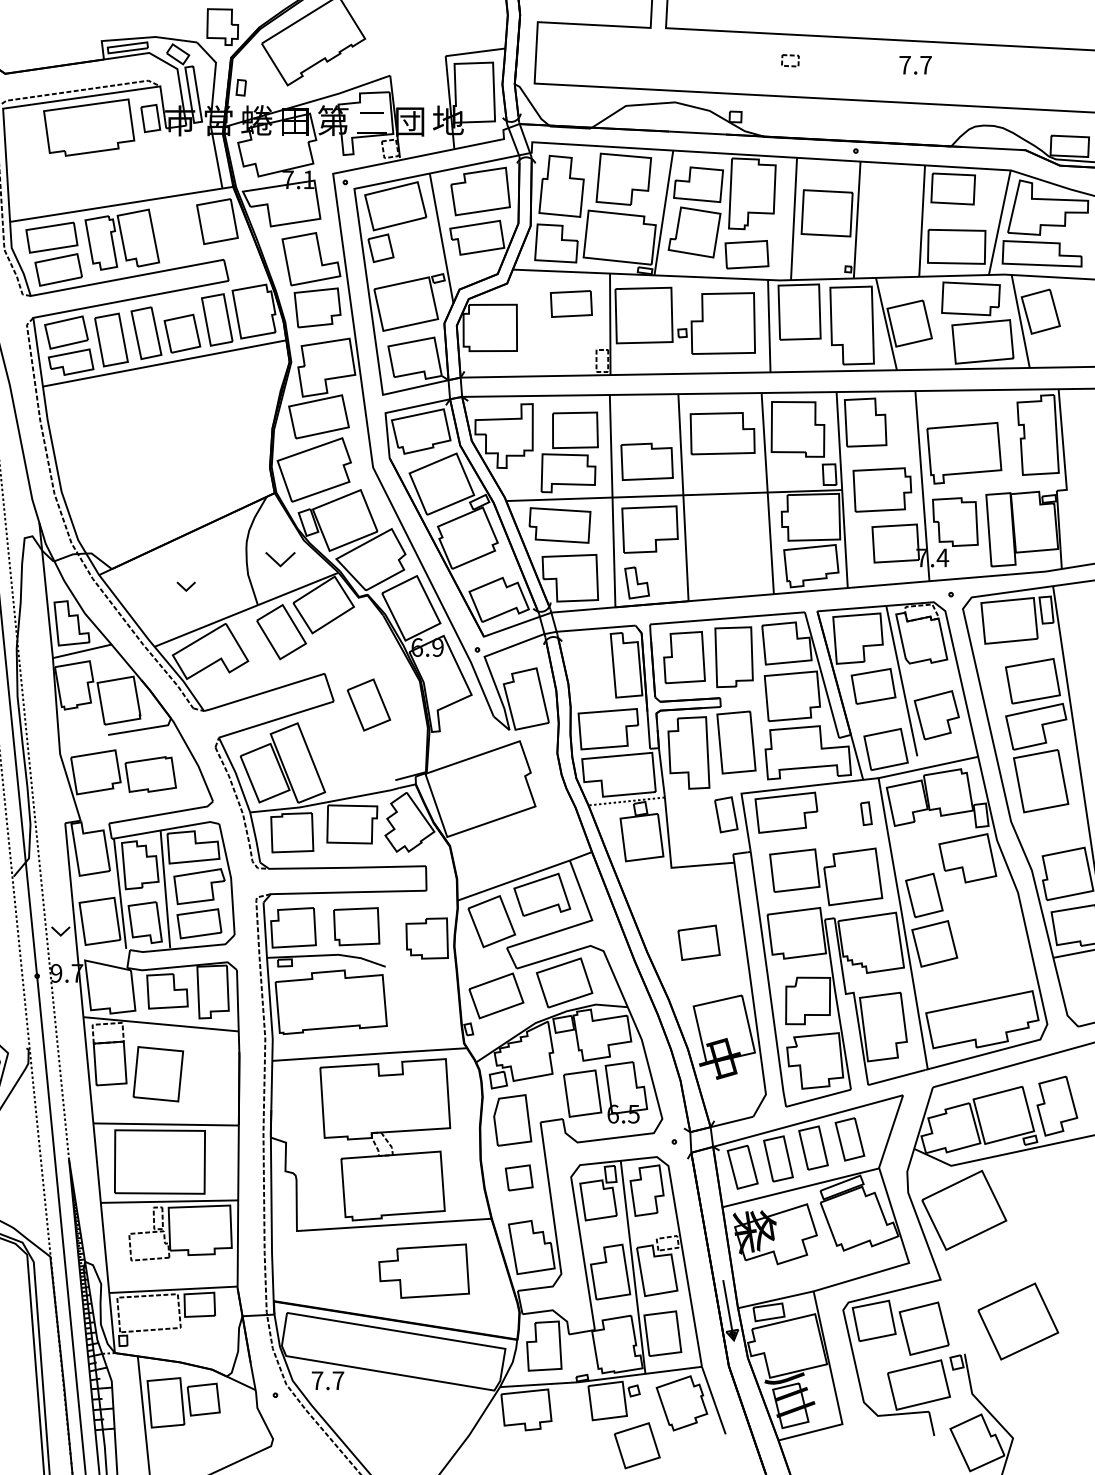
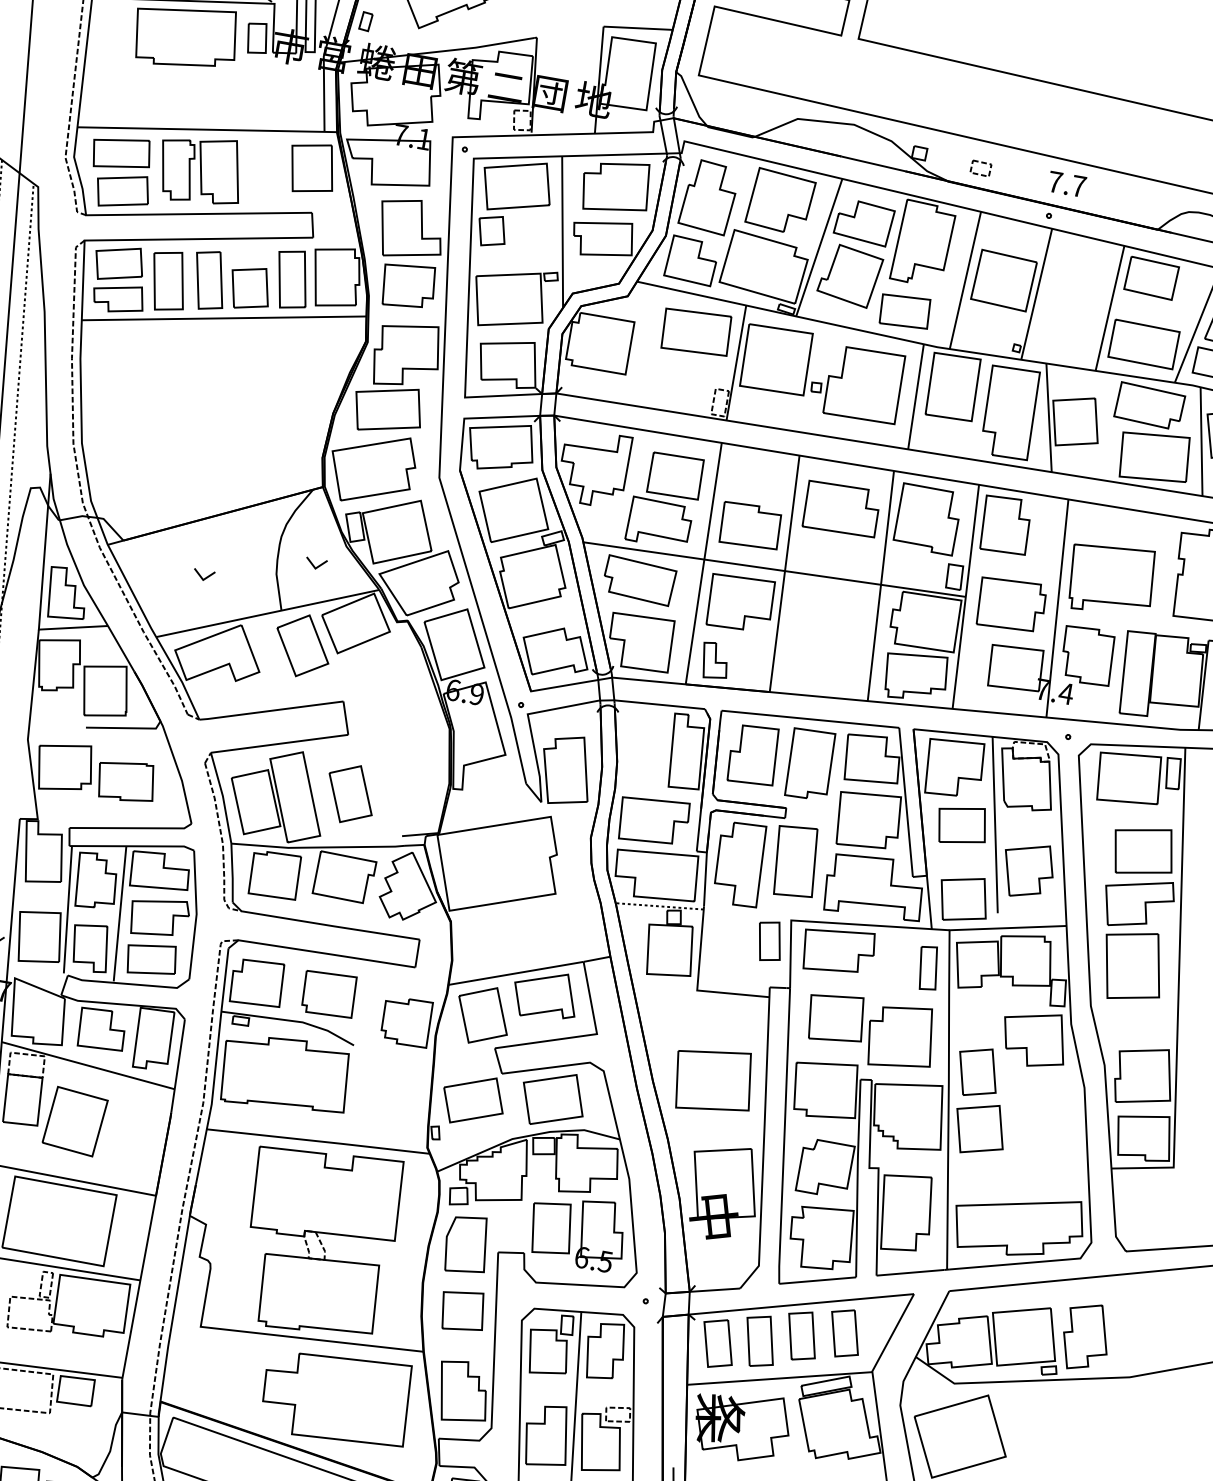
part: (790, 60) -> (981, 168), moved
text: (915, 65) -> (1066, 184), moved
part: (571, 303) -> (696, 331), size x1.43
part: (280, 560) -> (315, 564), size x0.62
part: (369, 704) -> (351, 793), moved
part: (866, 813) -> (928, 967), size x1.67
part: (698, 942) -> (712, 1080), size x1.67
part: (519, 1177) -> (463, 1310), size x1.43
part: (424, 1271) -> (337, 1398), size x1.43

